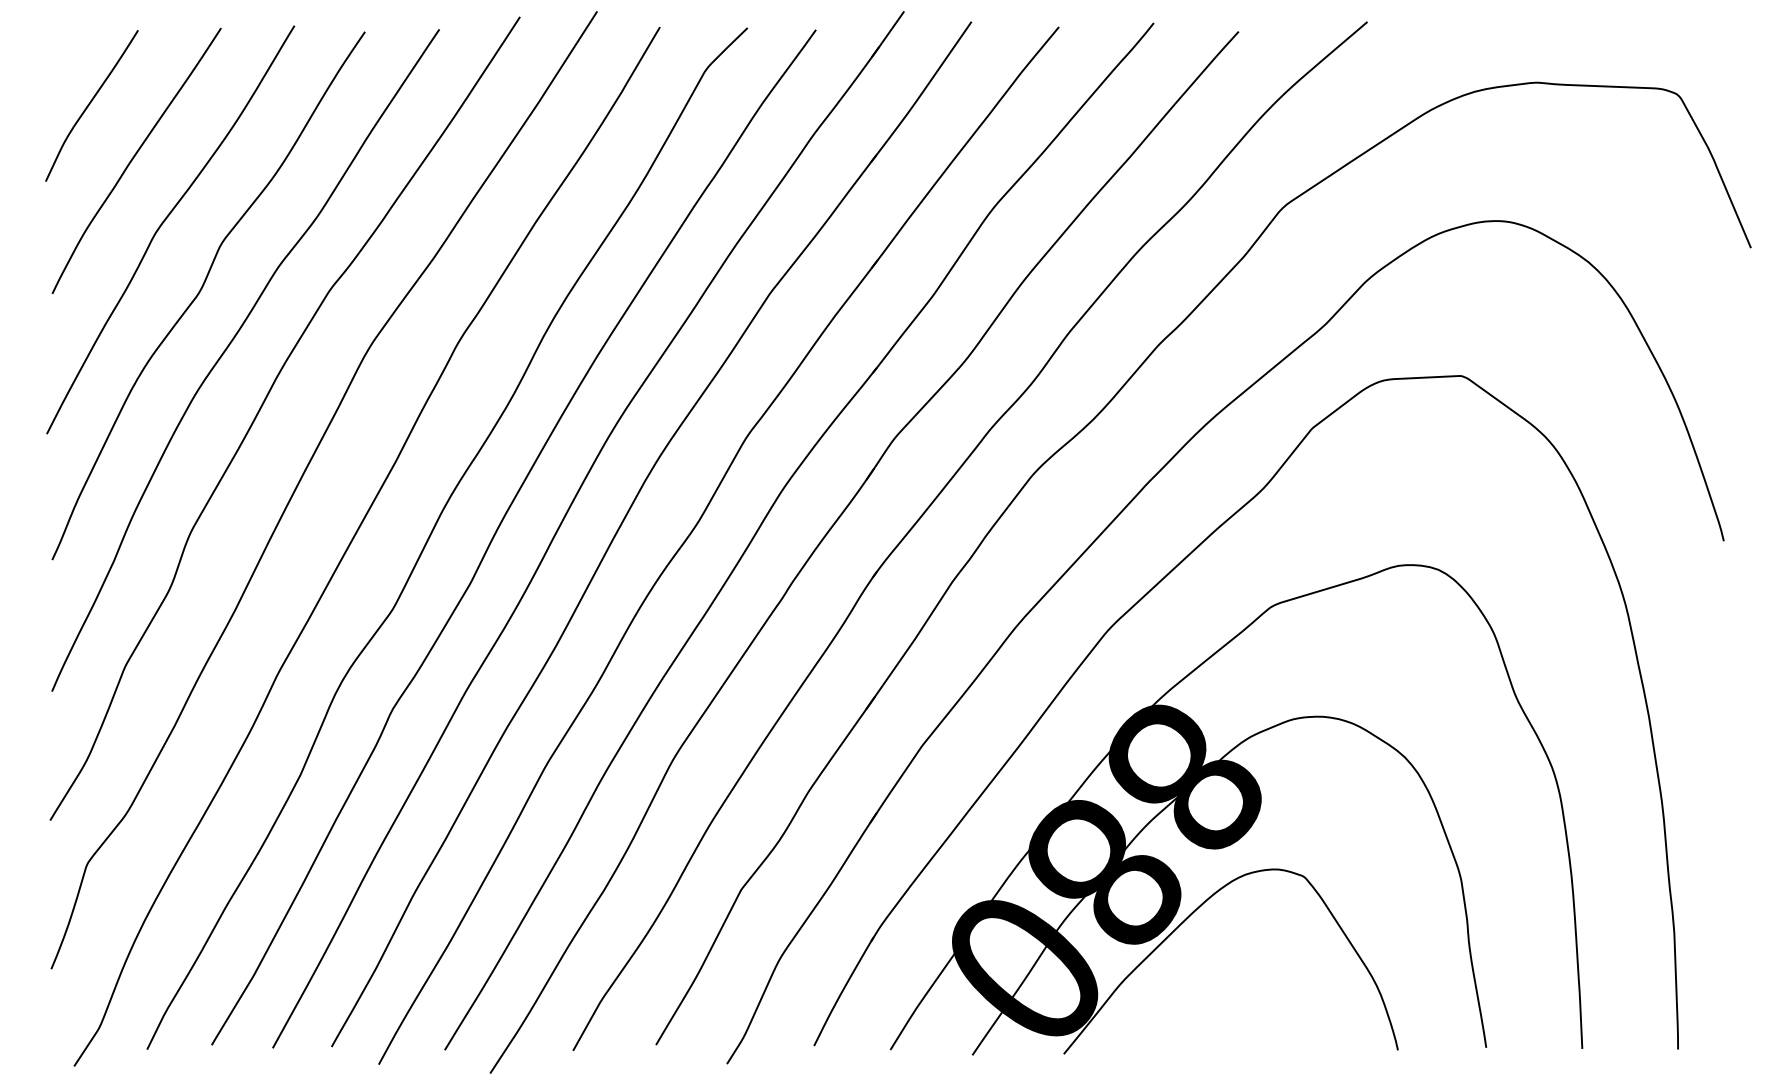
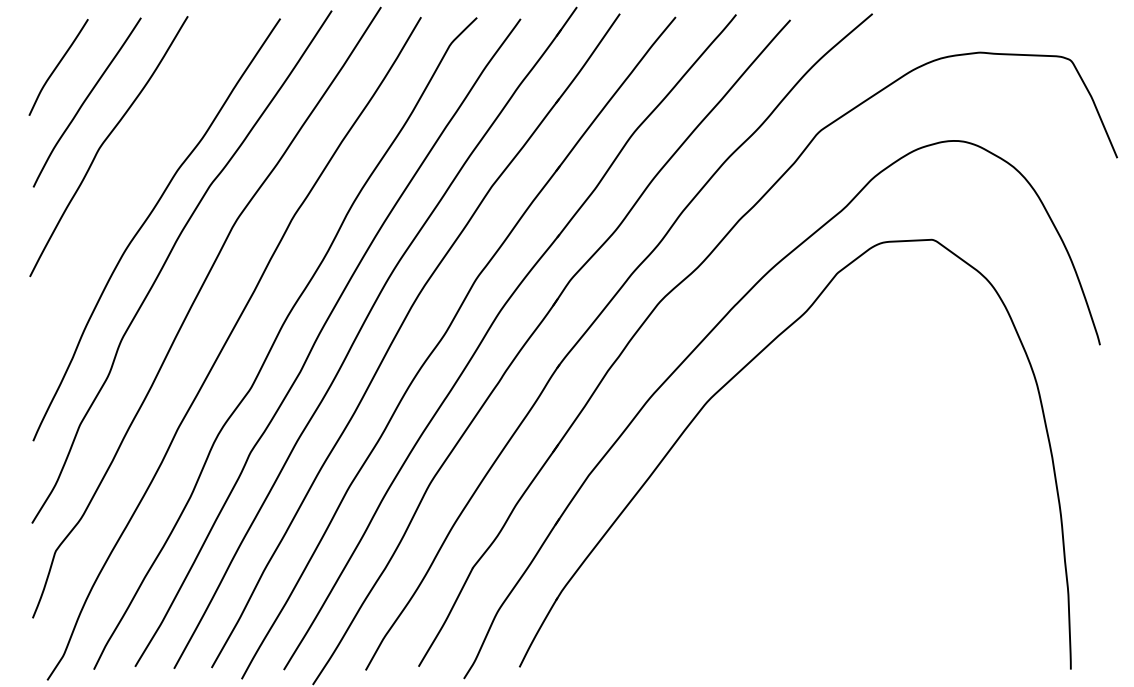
curve: (201, 292) -> (128, 186), removed
part: (1235, 809) -> (788, 516), removed

